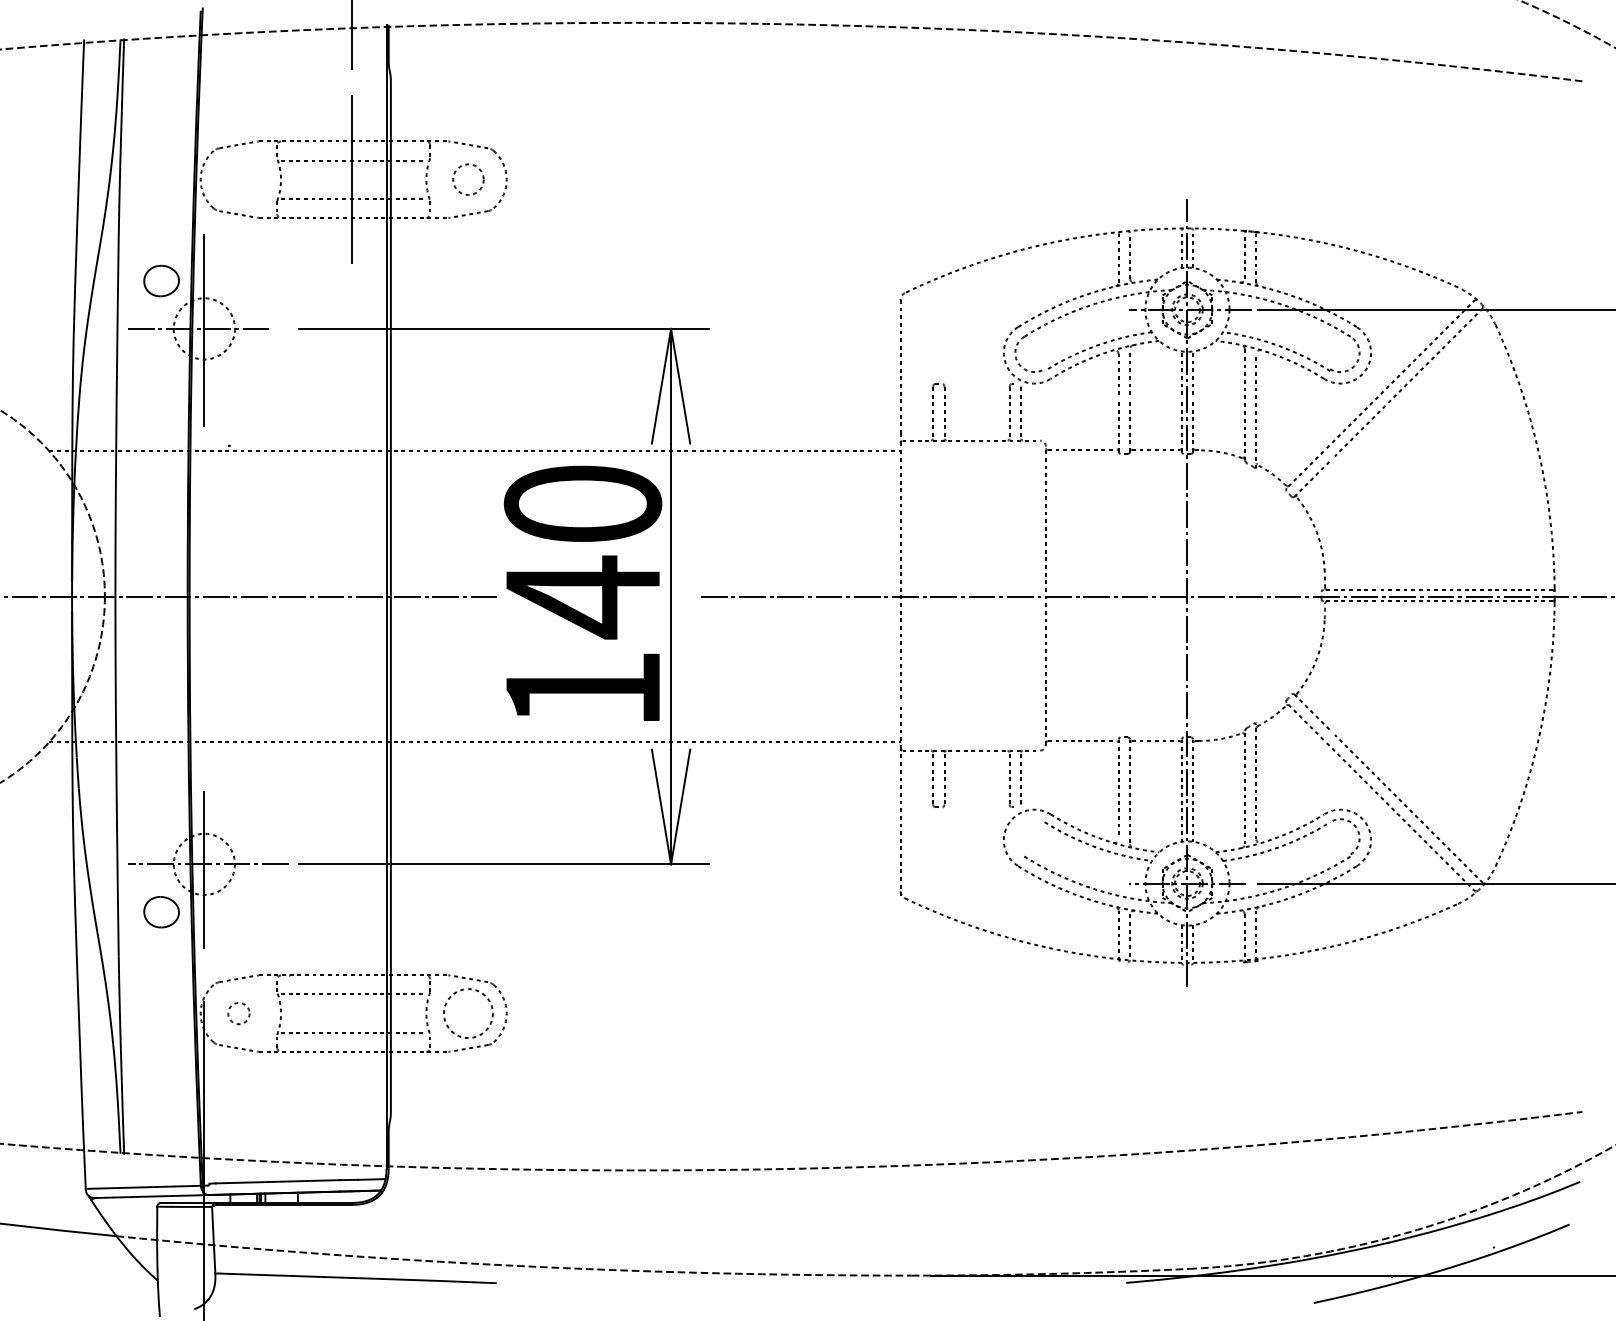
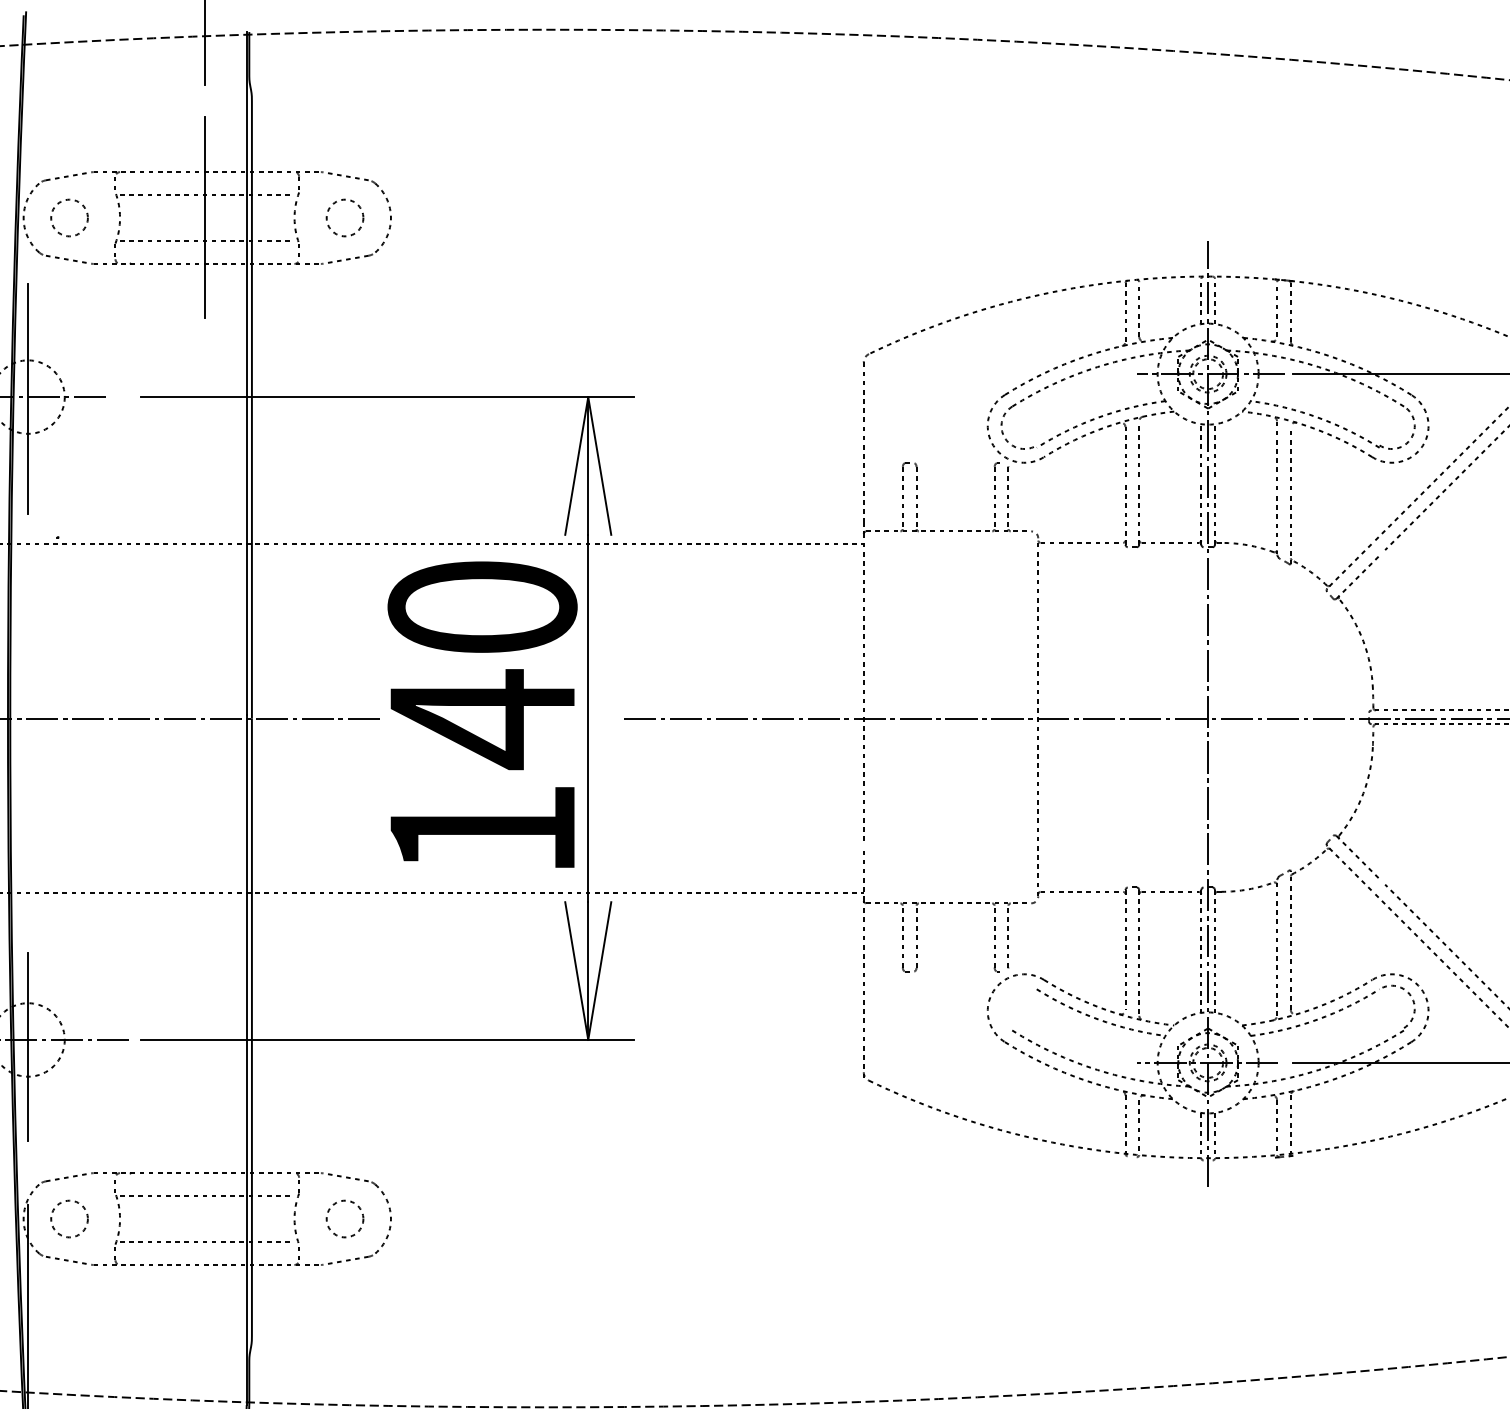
circle: (238, 179) -> (69, 217), added
circle: (238, 1013) -> (69, 1218), size x1.43
circle: (468, 1013) -> (345, 1218), size x0.62

